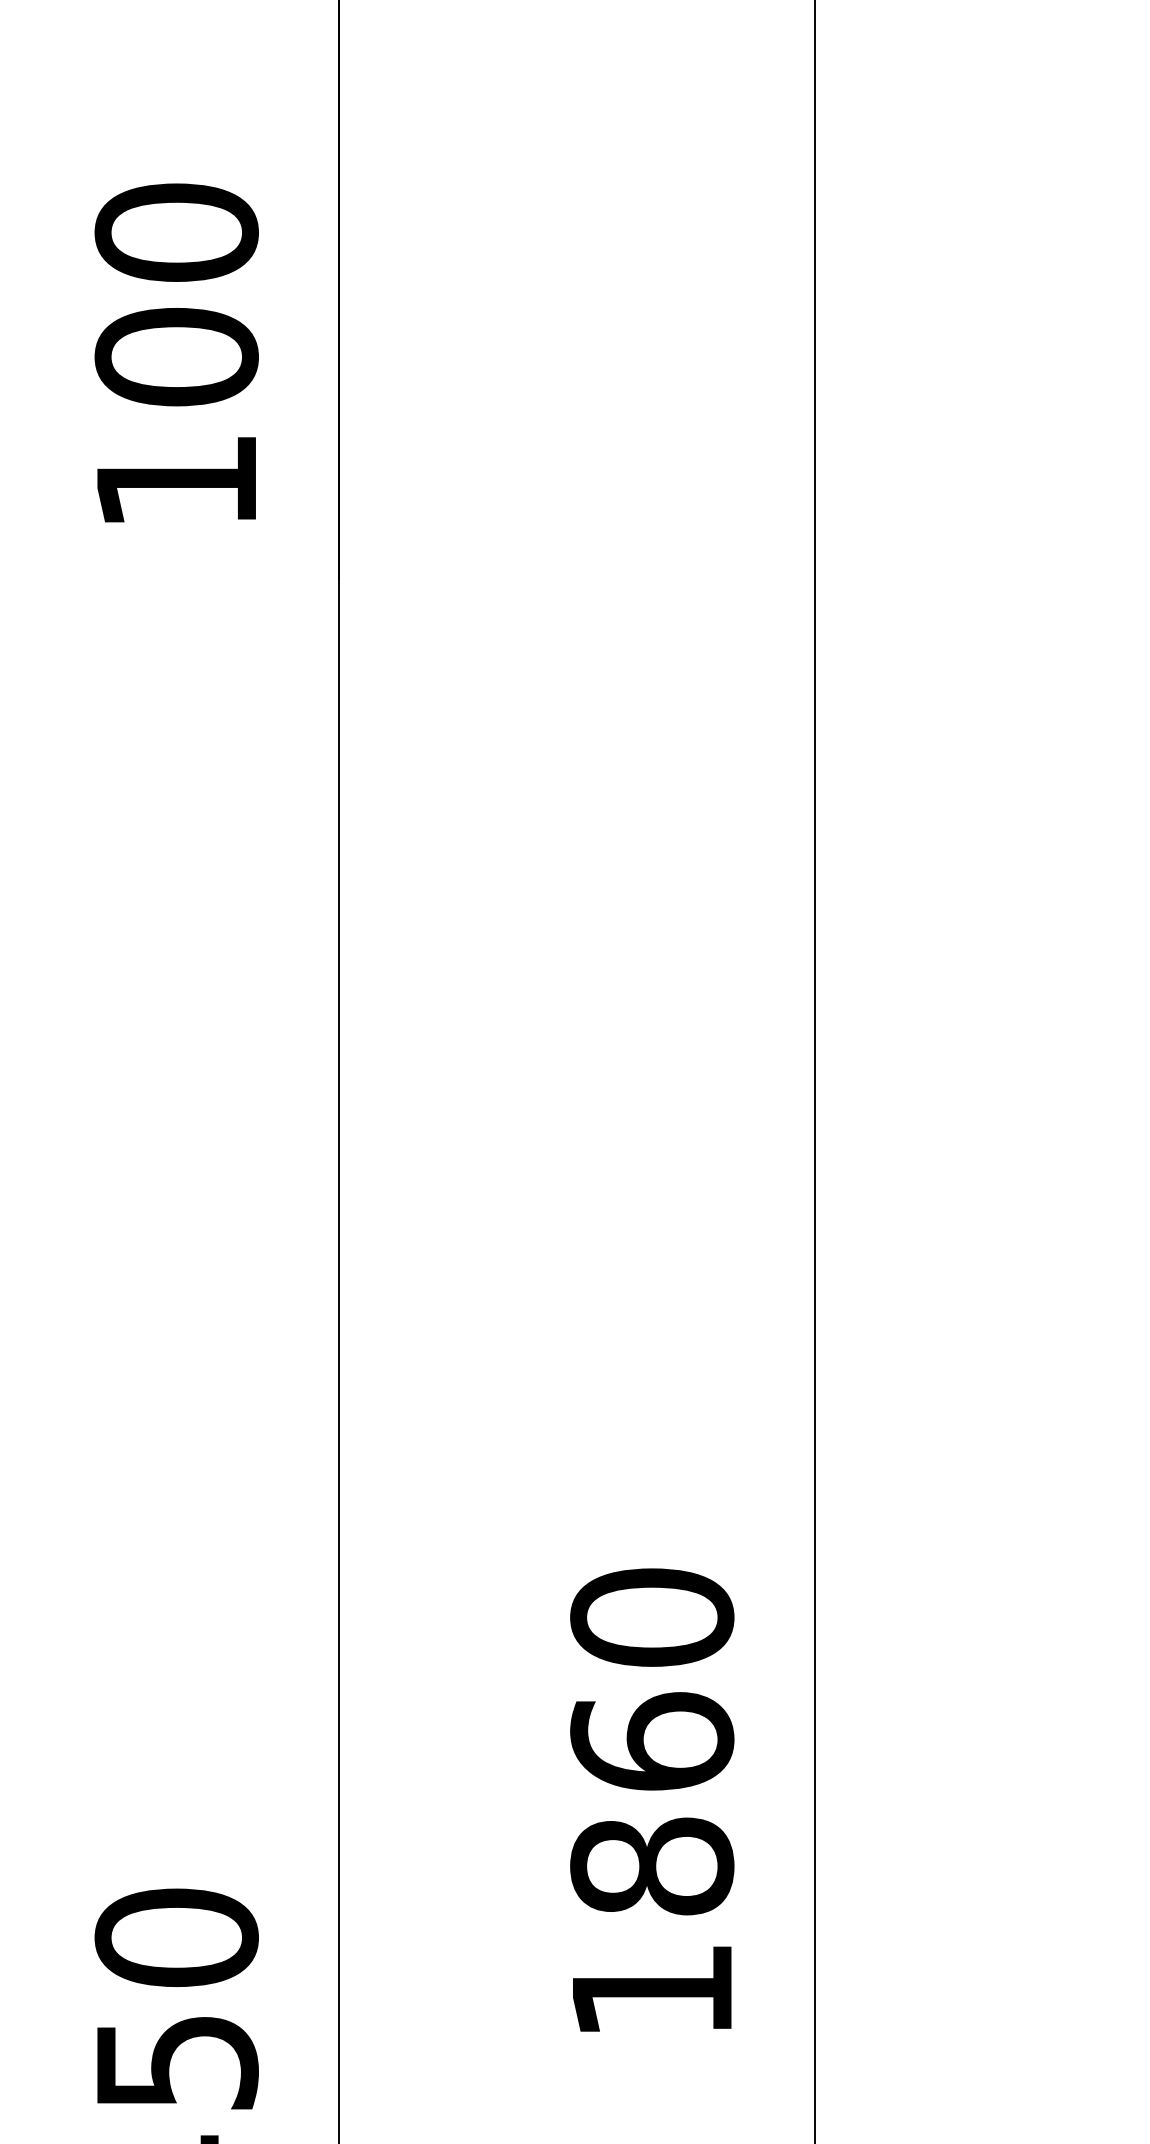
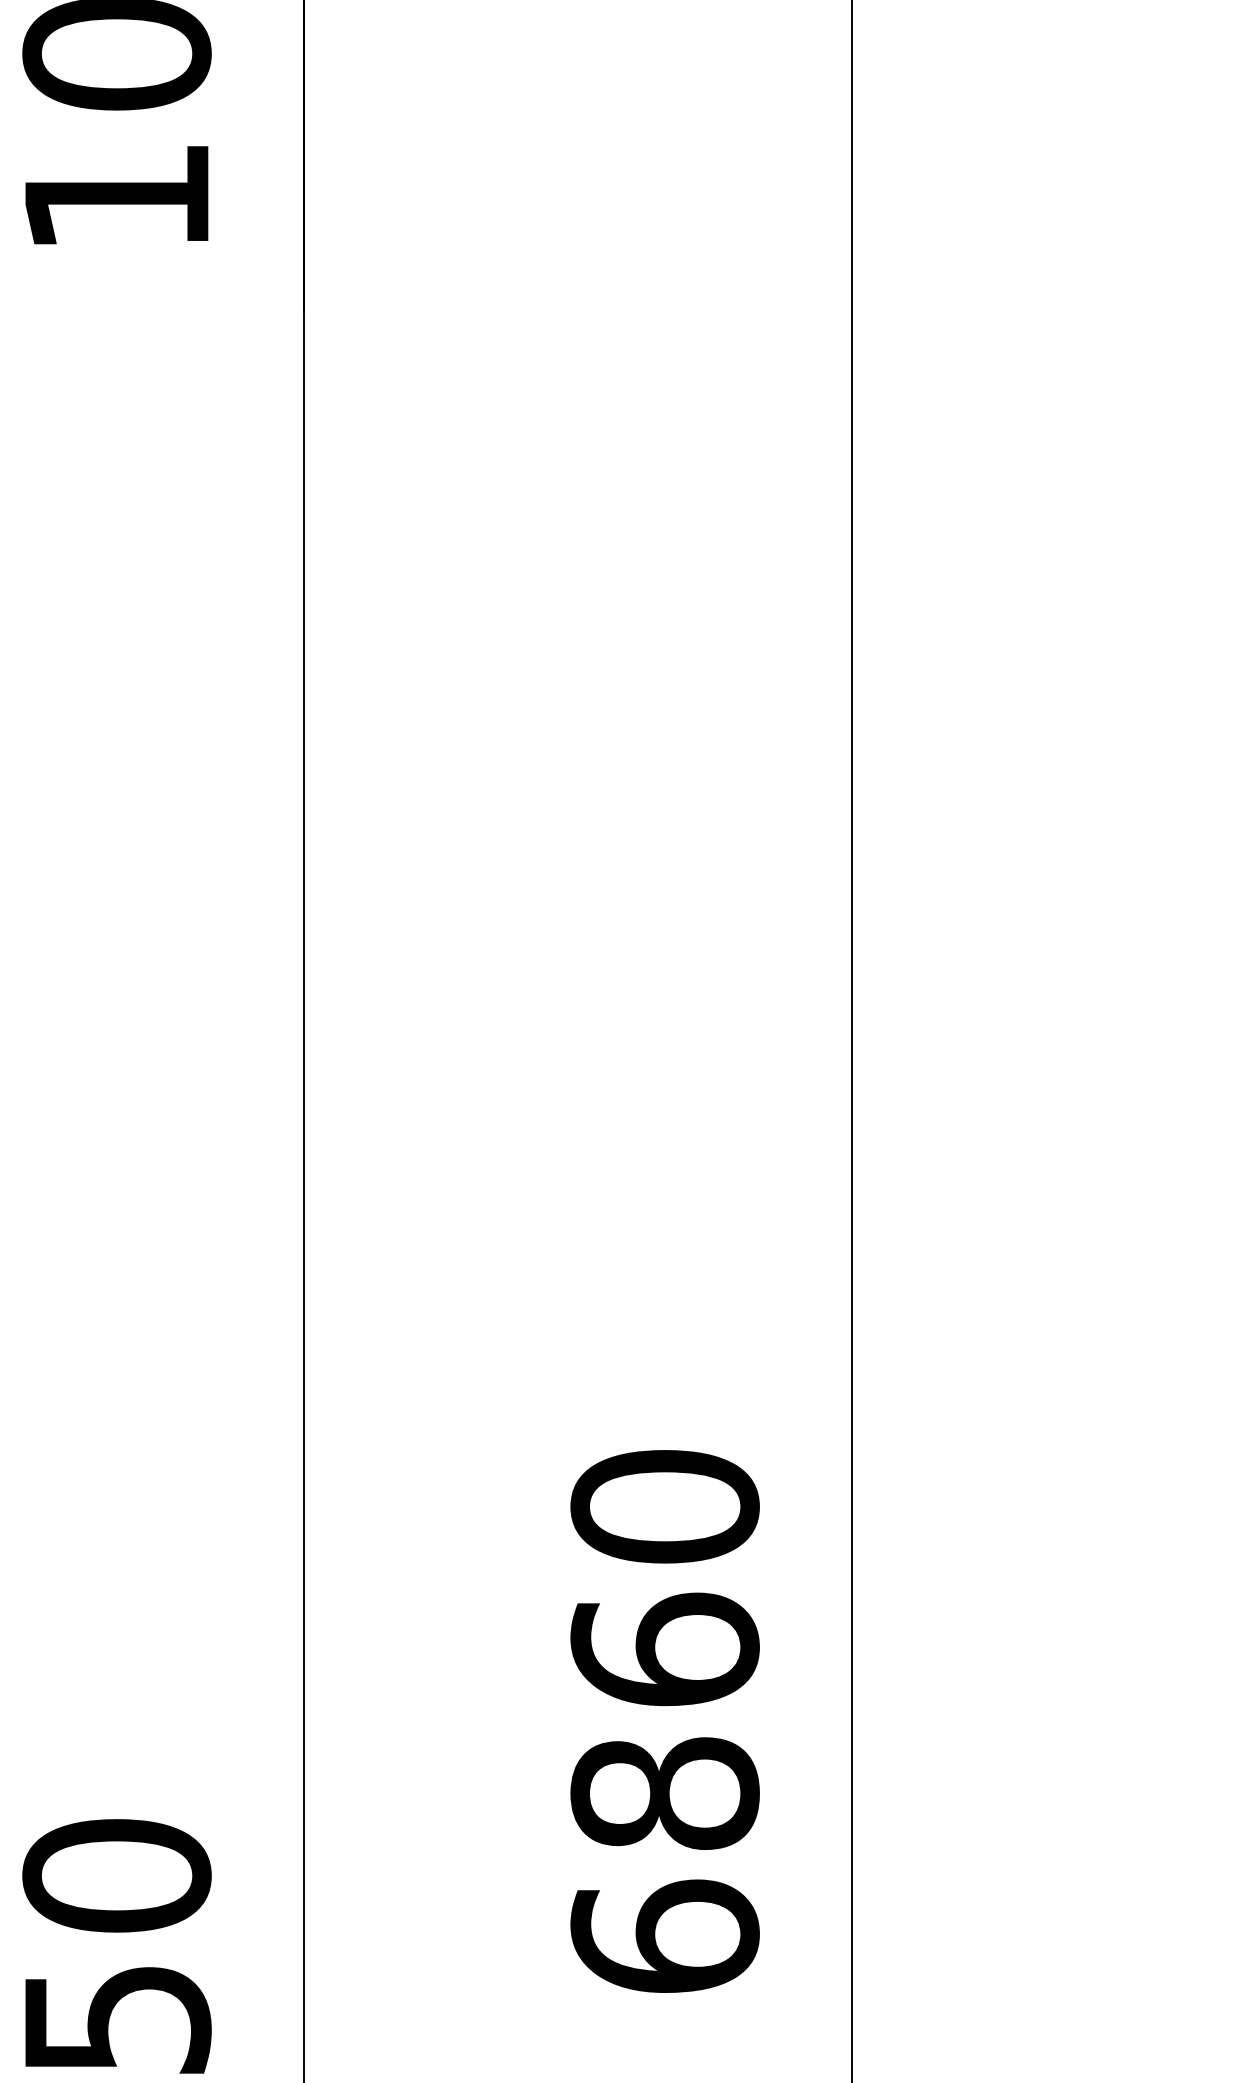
text: (652, 1990) -> (665, 1936), 1860 -> 6860

